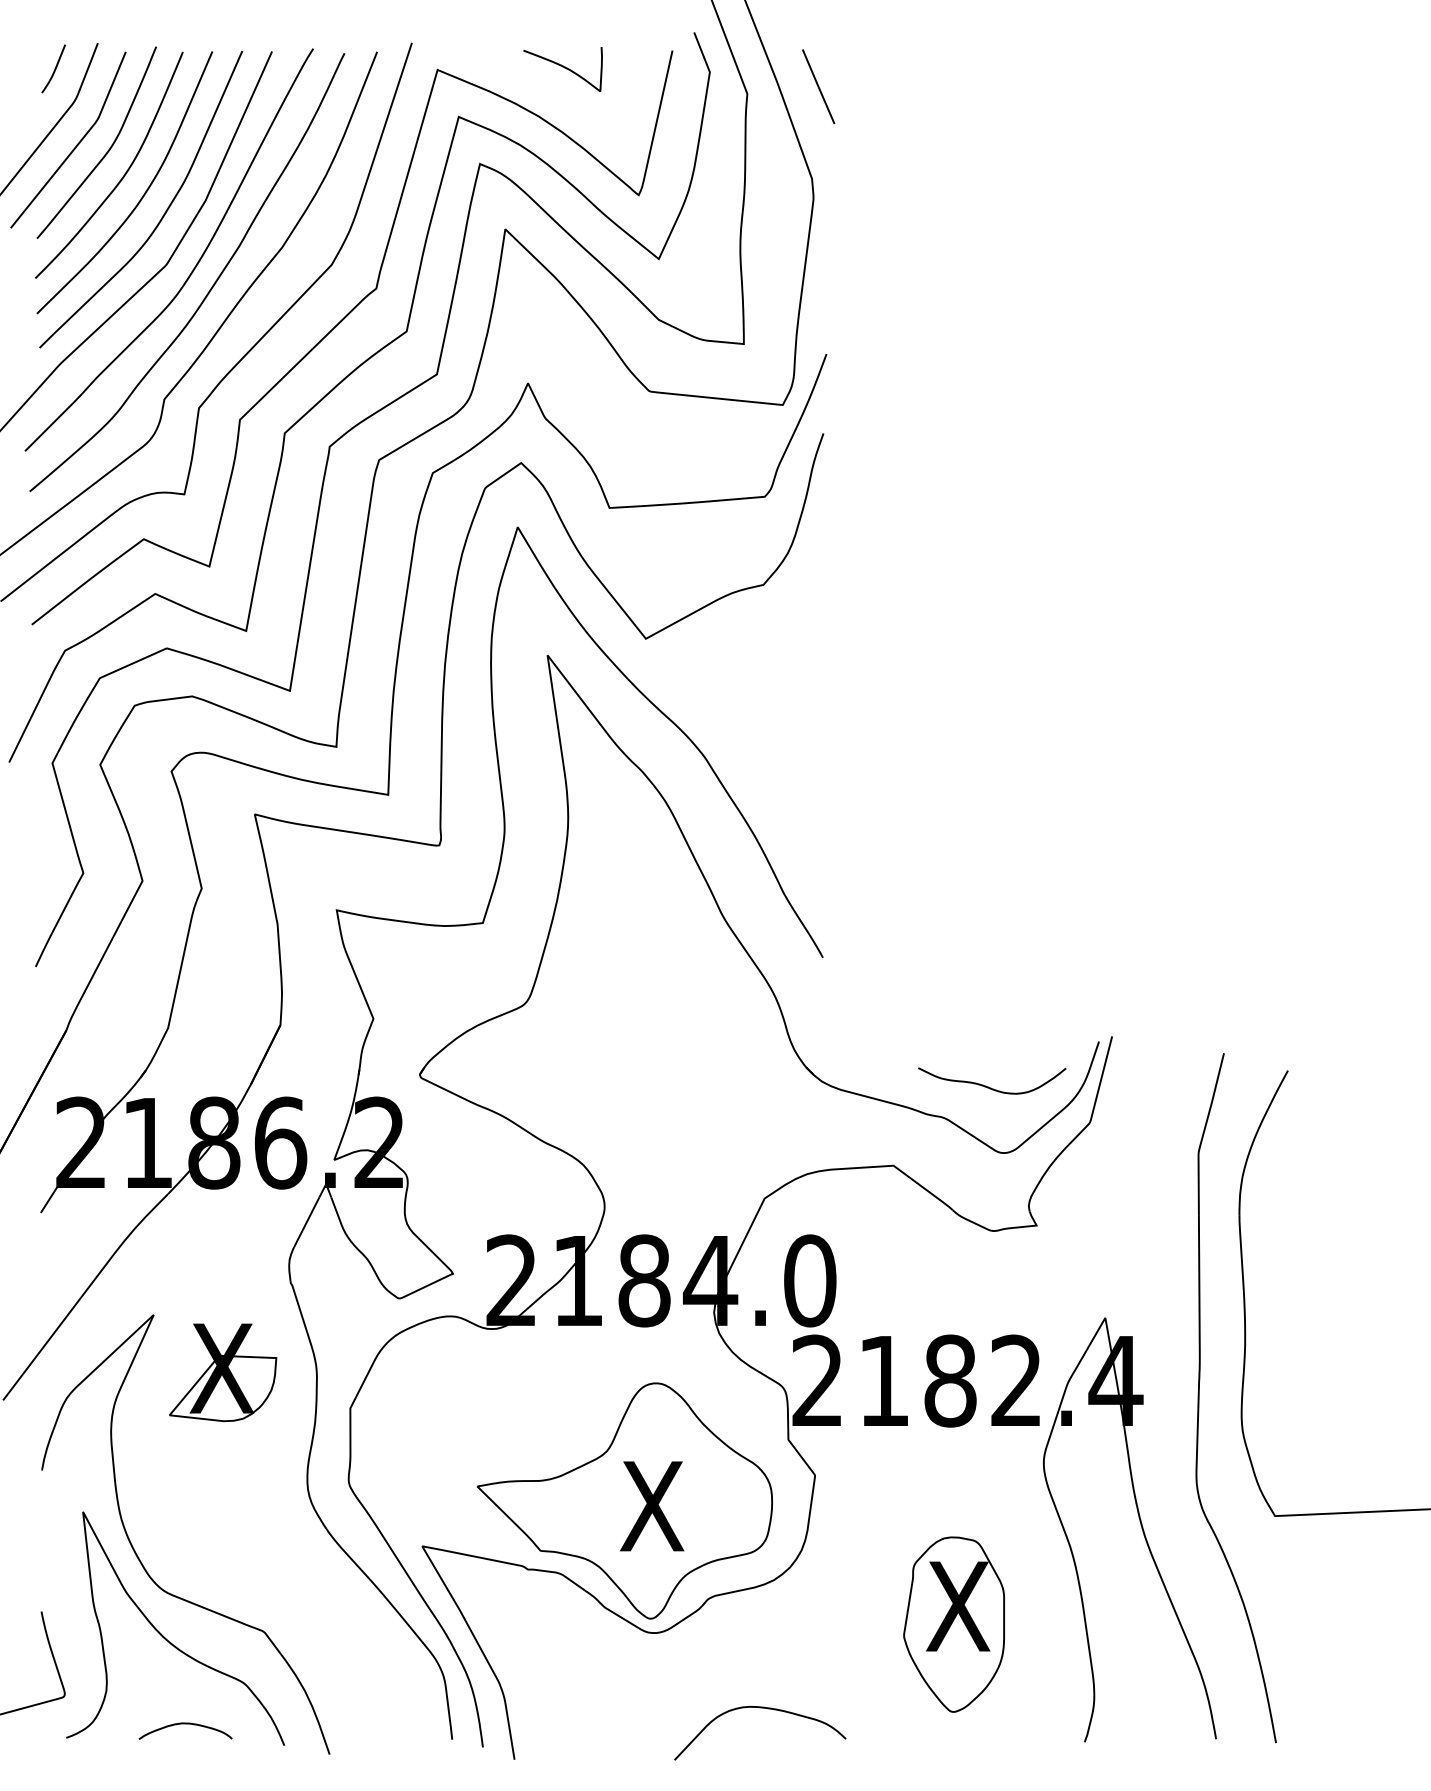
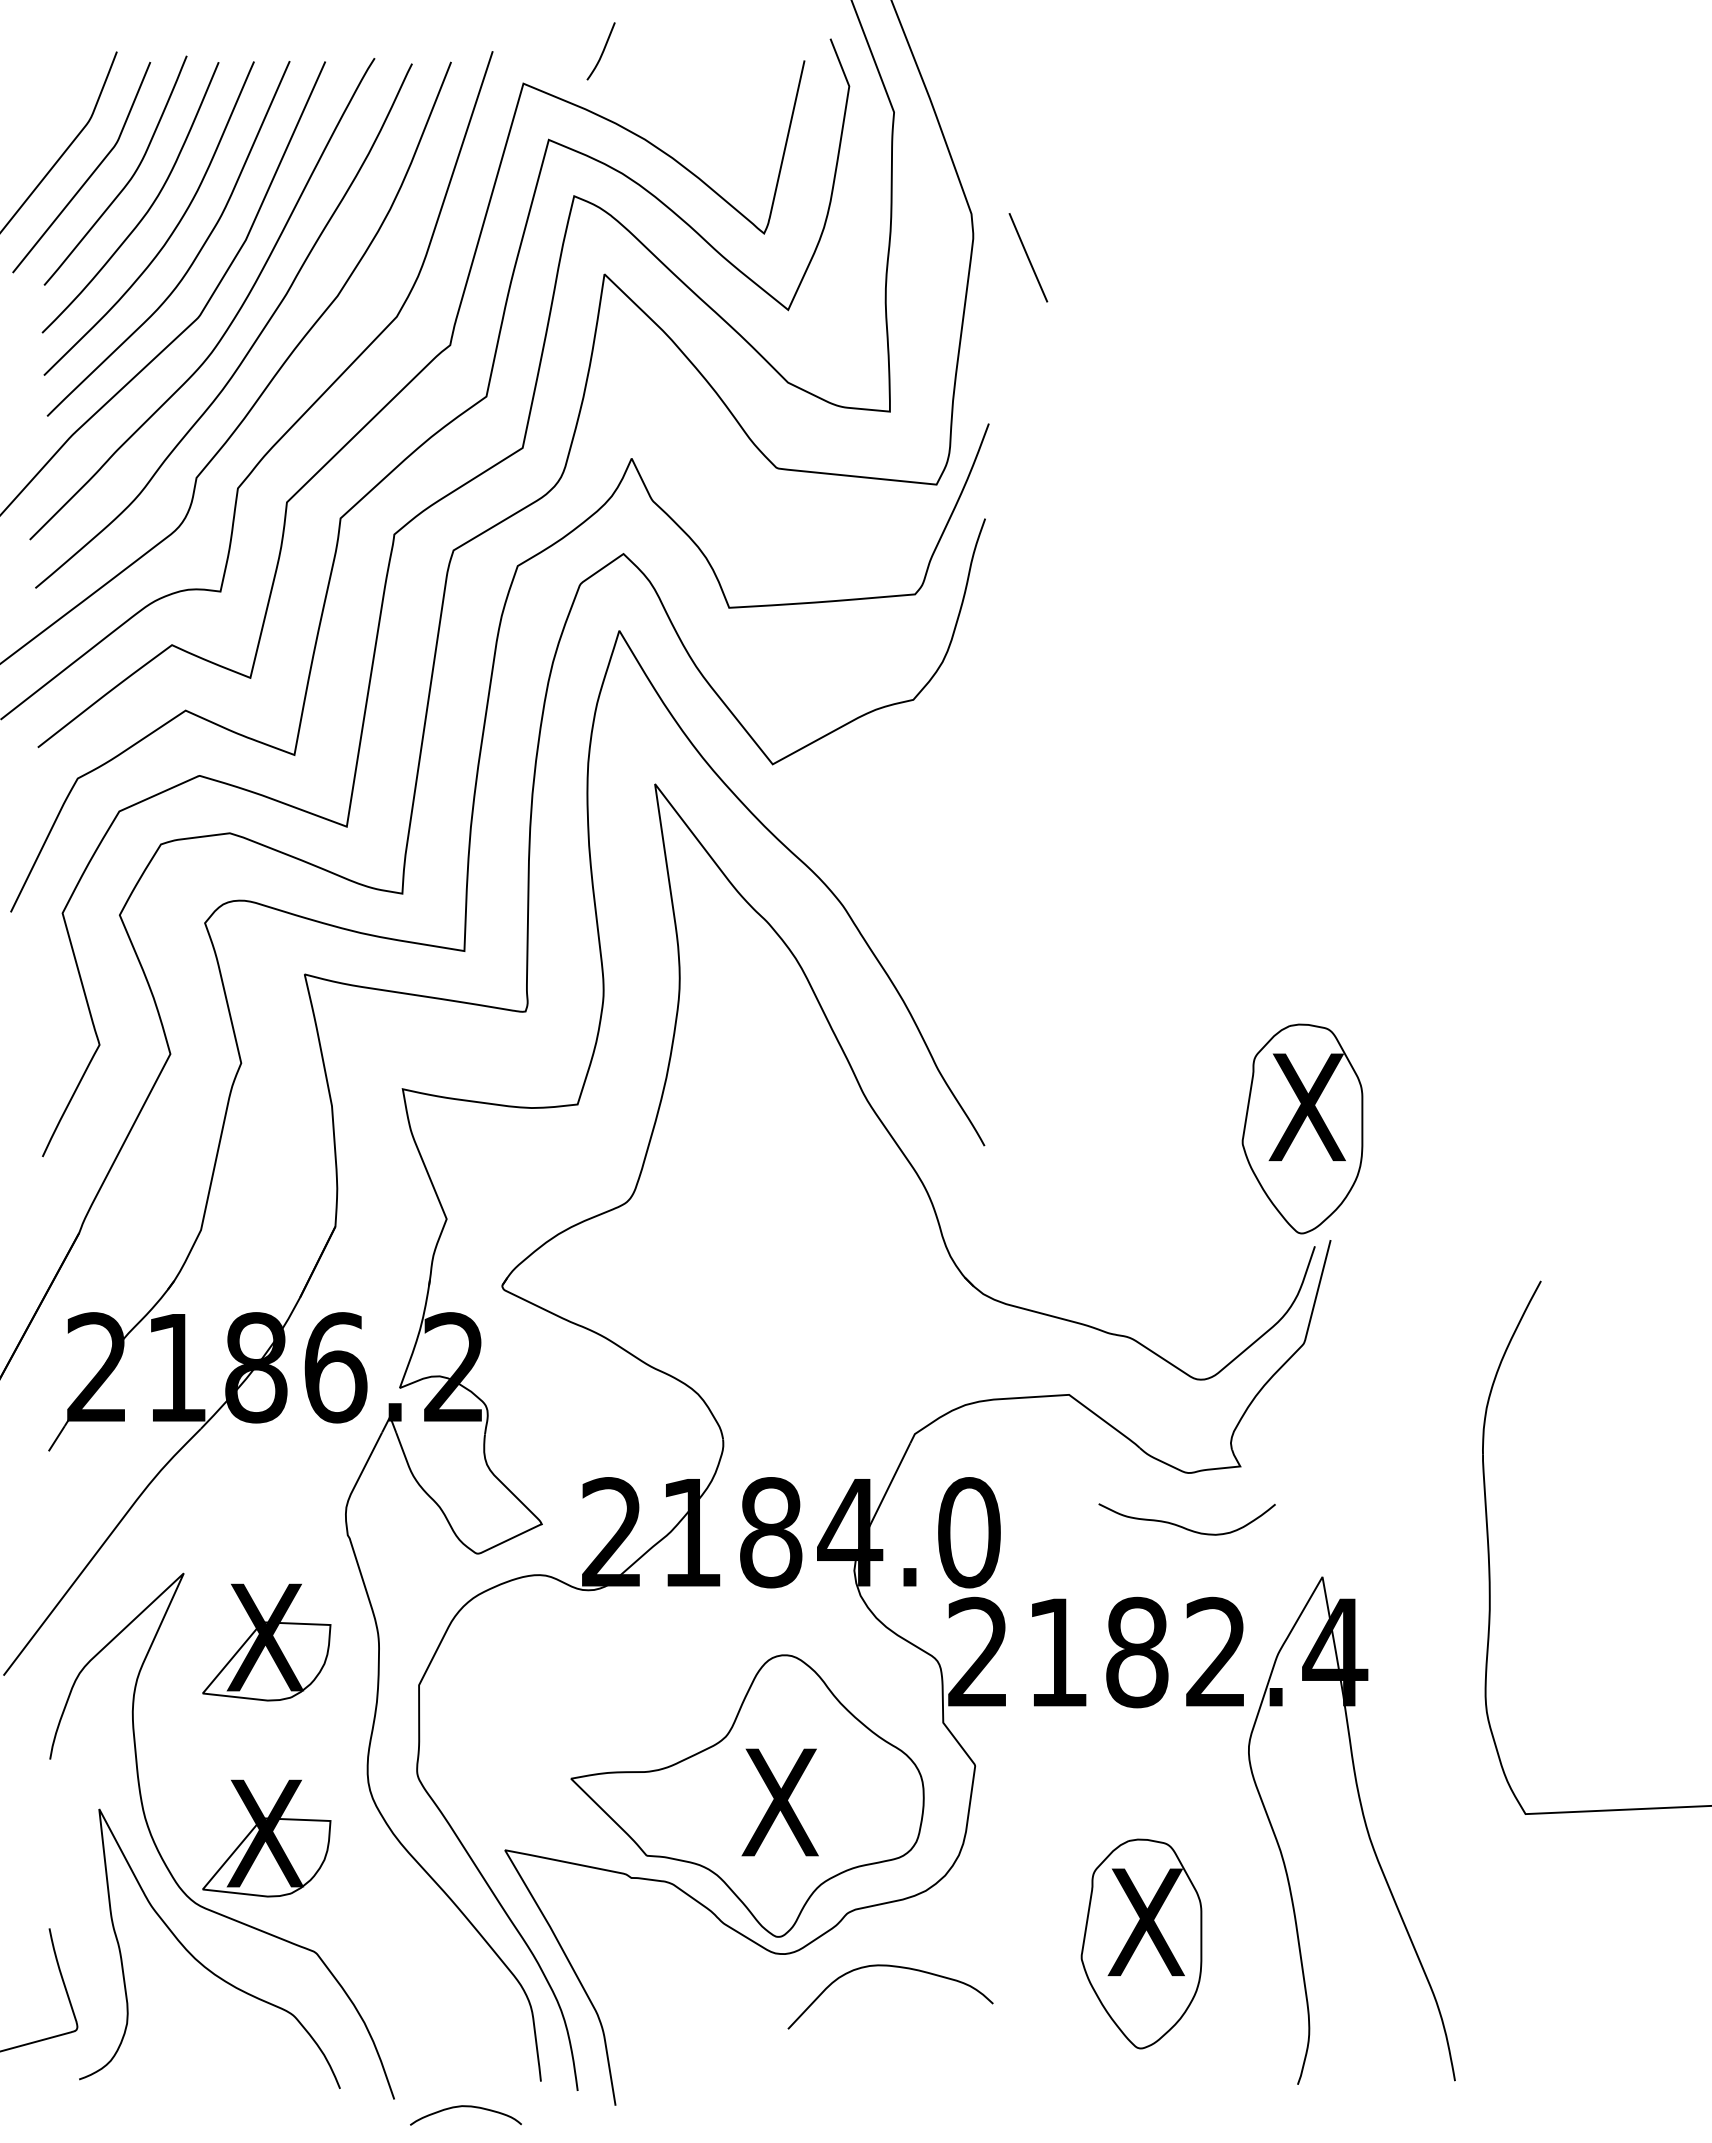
curve: (562, 67) -> (673, 80), removed
curve: (54, 69) -> (601, 52), moved
line: (818, 86) -> (1028, 257), moved
part: (1088, 943) -> (1302, 1128), added
curve: (989, 1086) -> (1183, 1526), moved
part: (1199, 1396) -> (1435, 1671), removed
part: (222, 1536) -> (266, 1838), added
curve: (762, 1708) -> (893, 1967), moved
curve: (185, 1724) -> (465, 2107), moved

